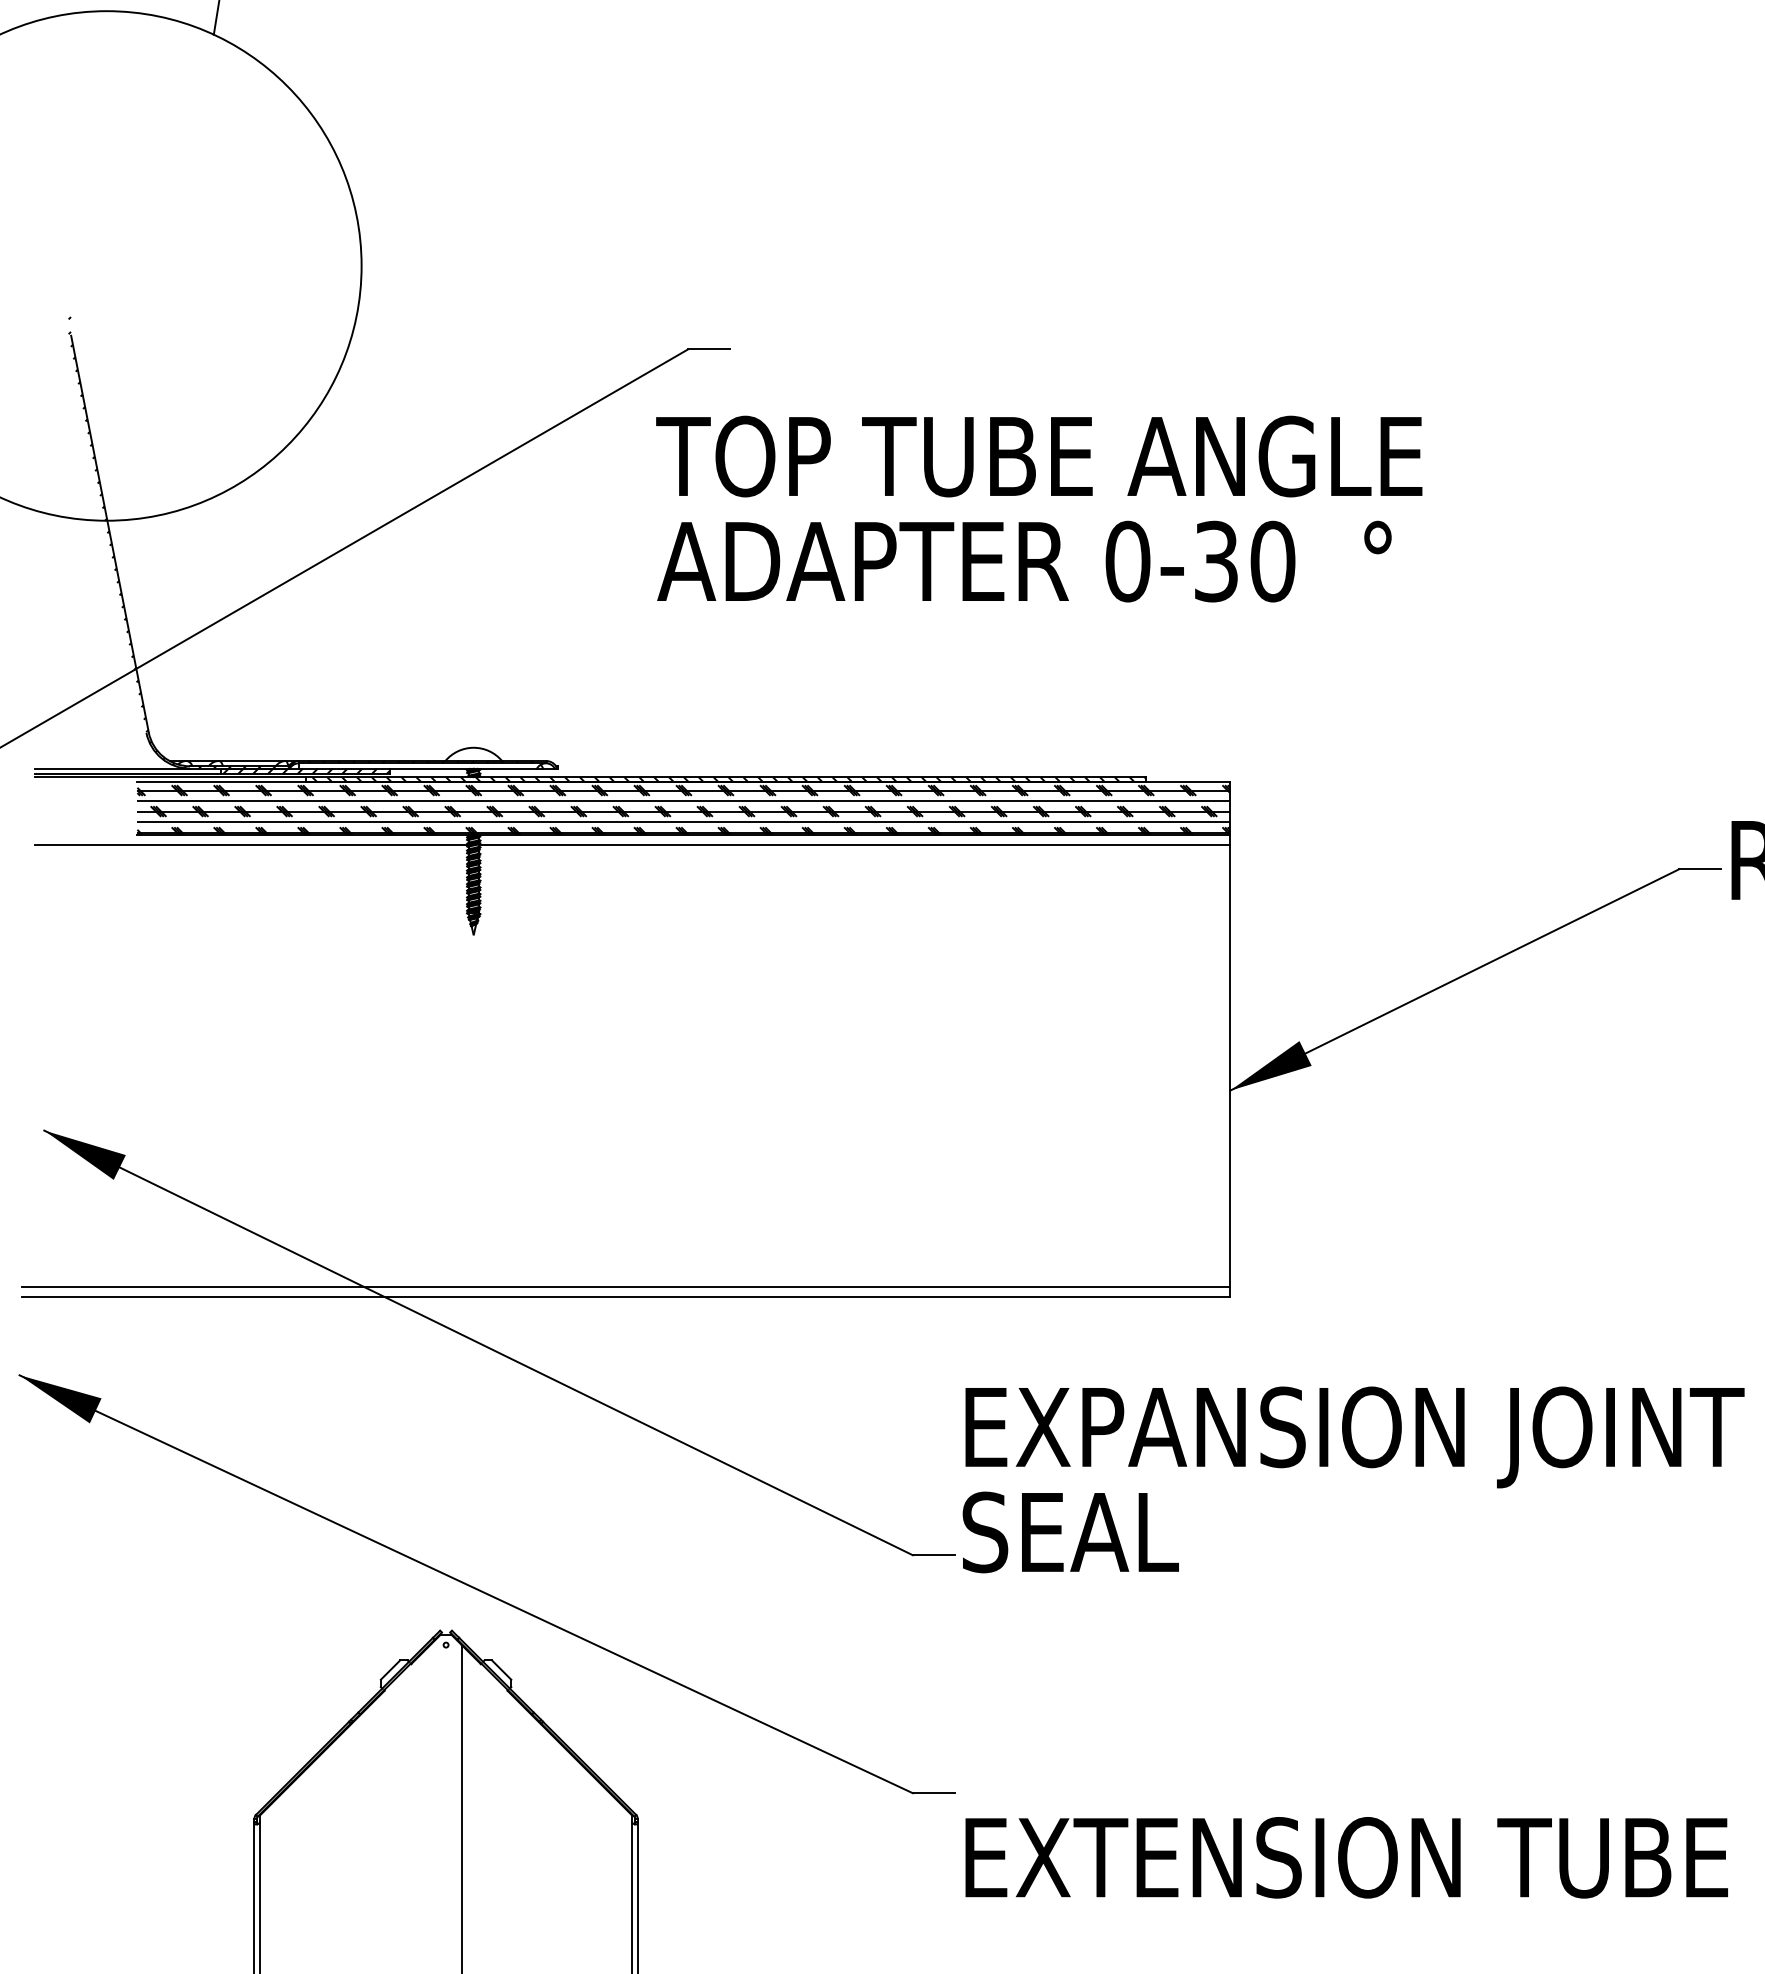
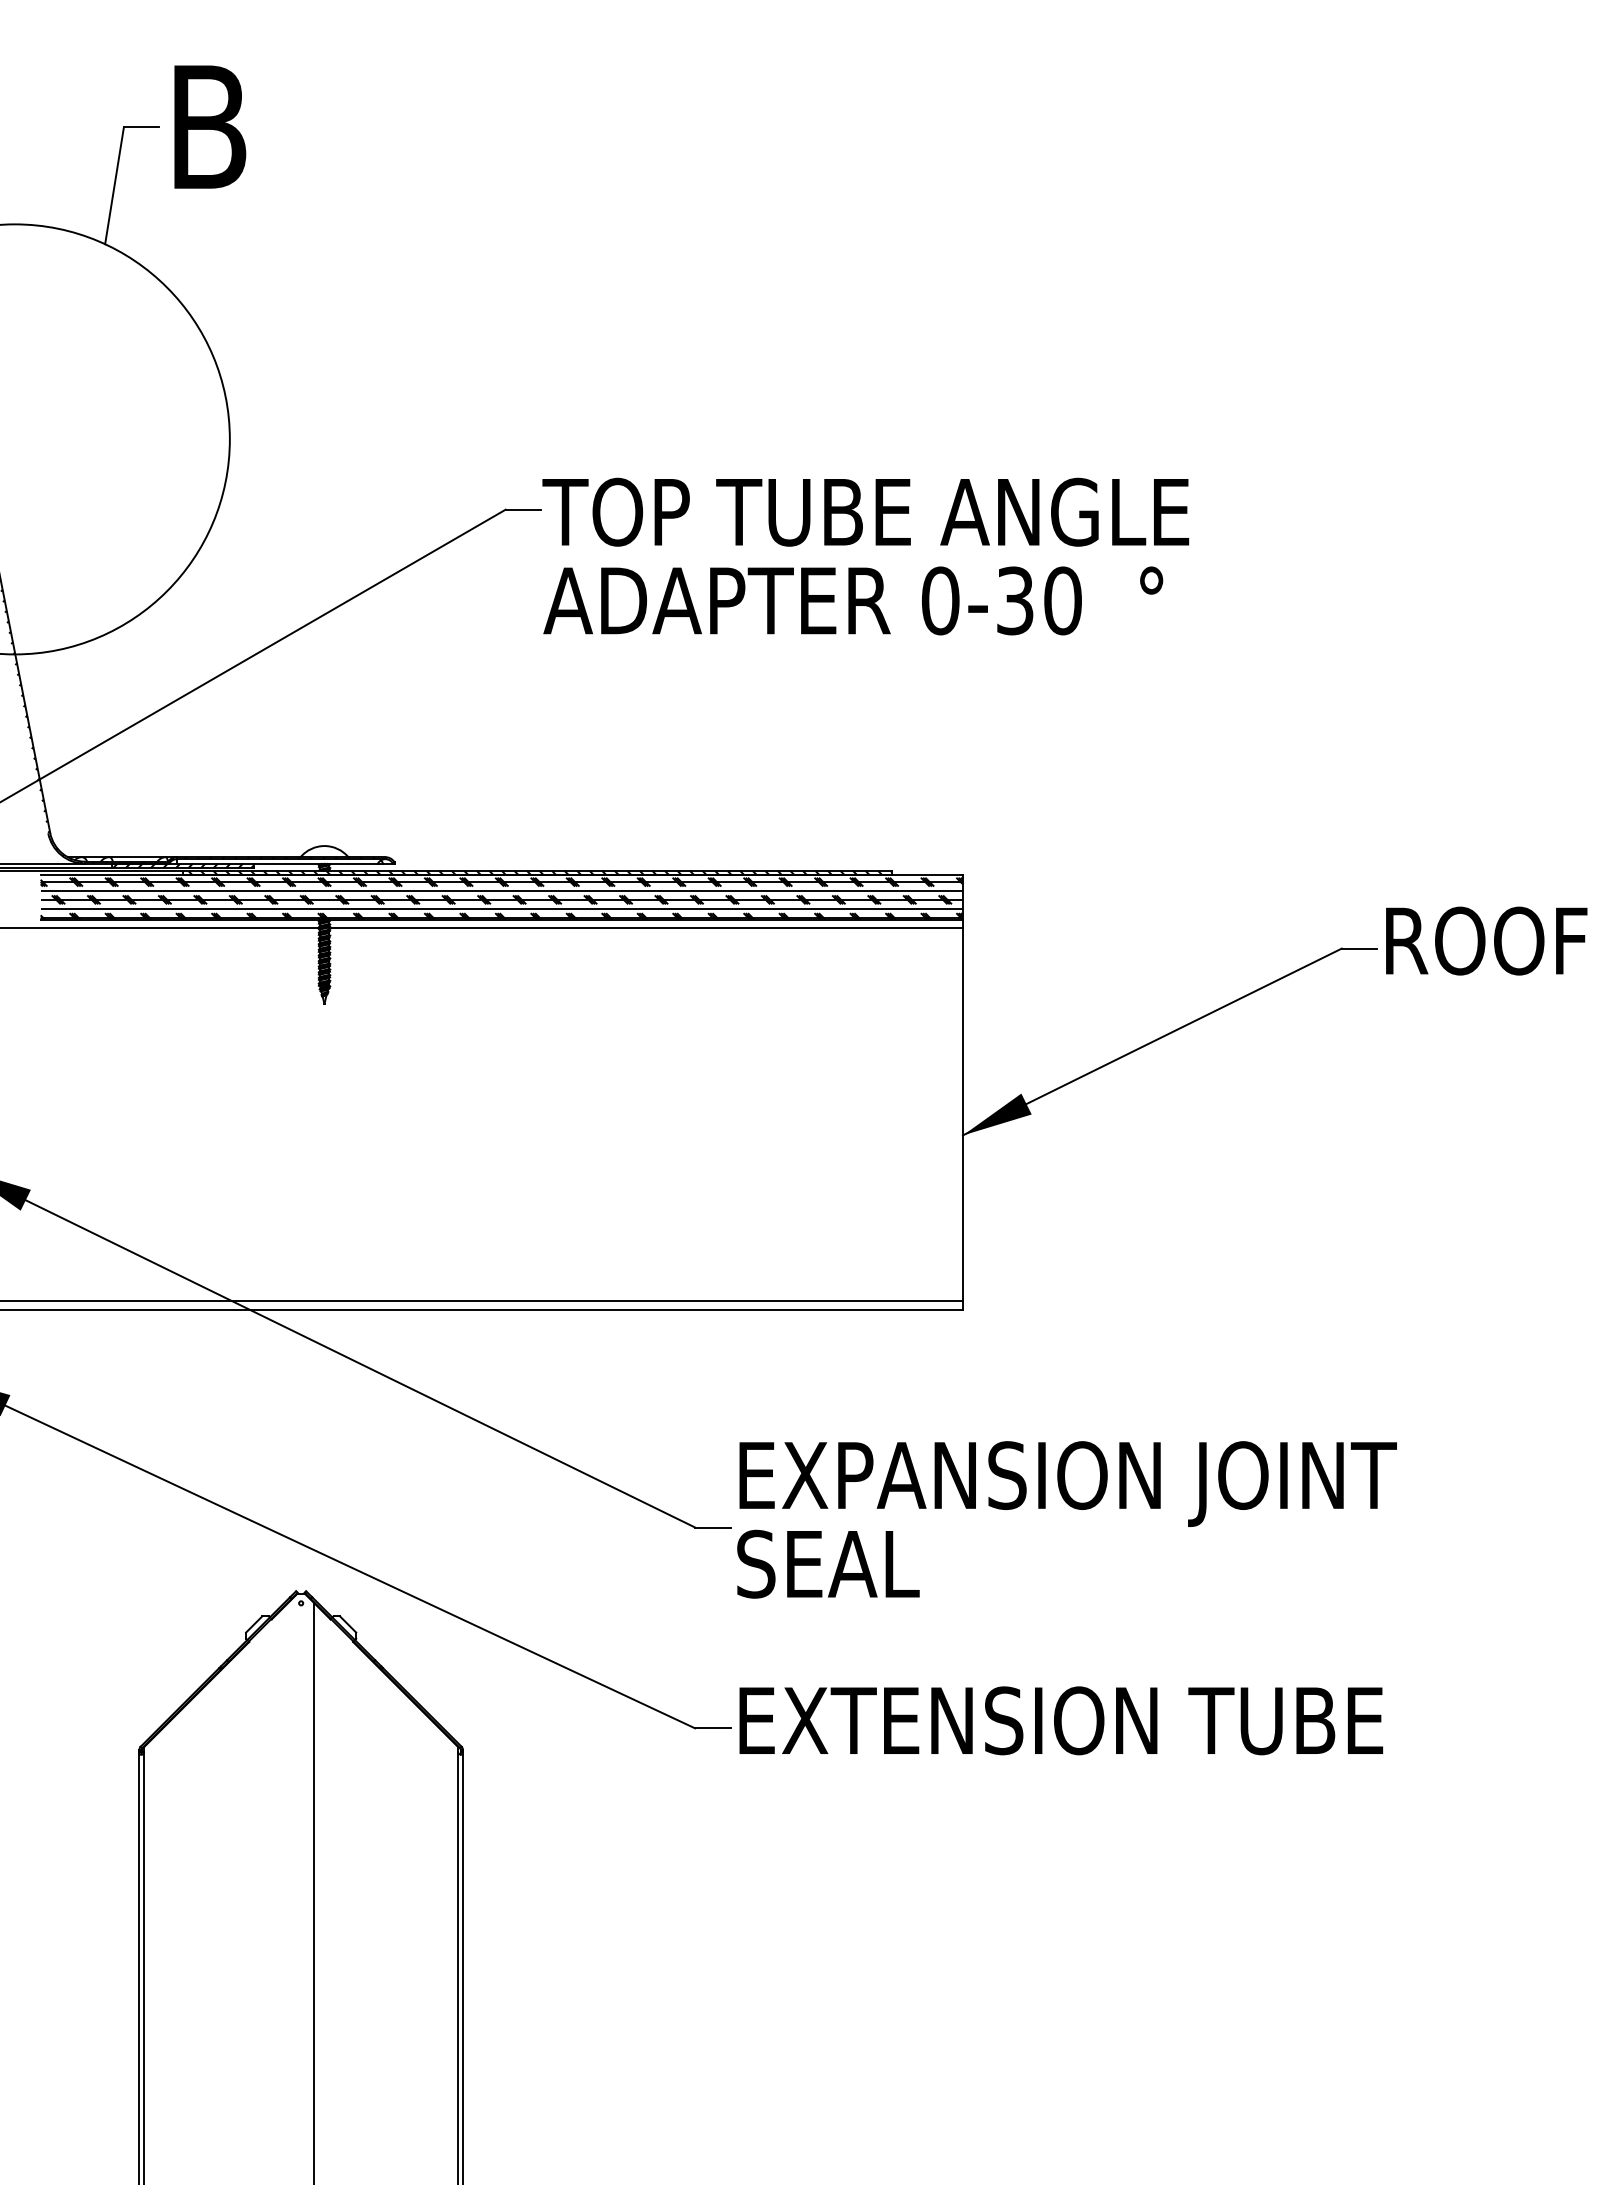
text: (1038, 508) -> (865, 556), moved
text: (1352, 1479) -> (1066, 1519), moved
text: (1347, 1857) -> (1061, 1720), moved

